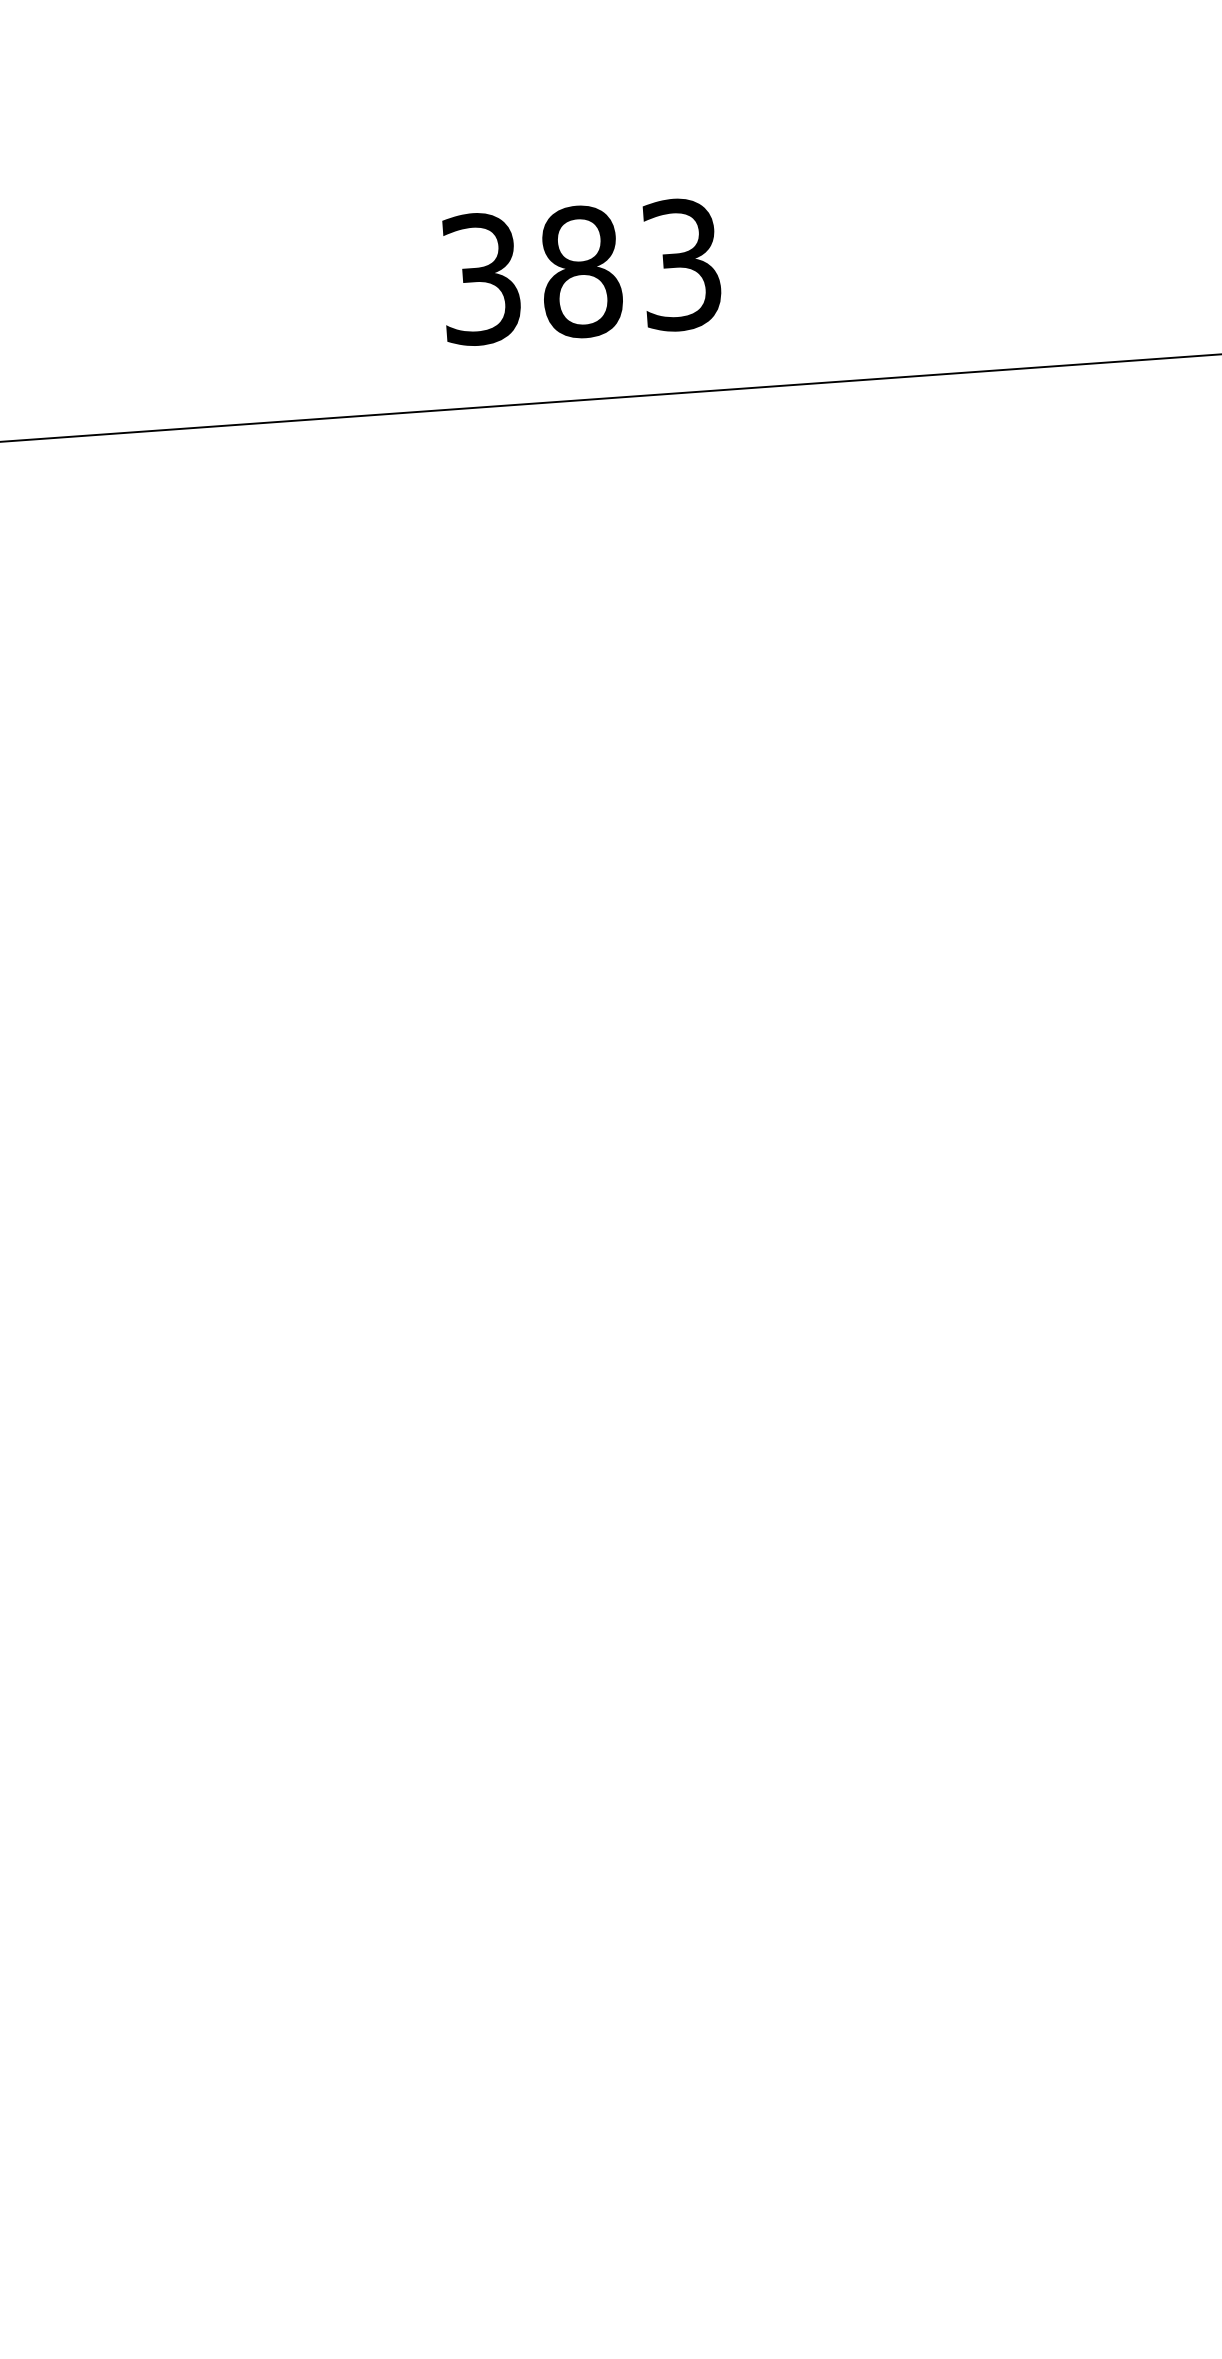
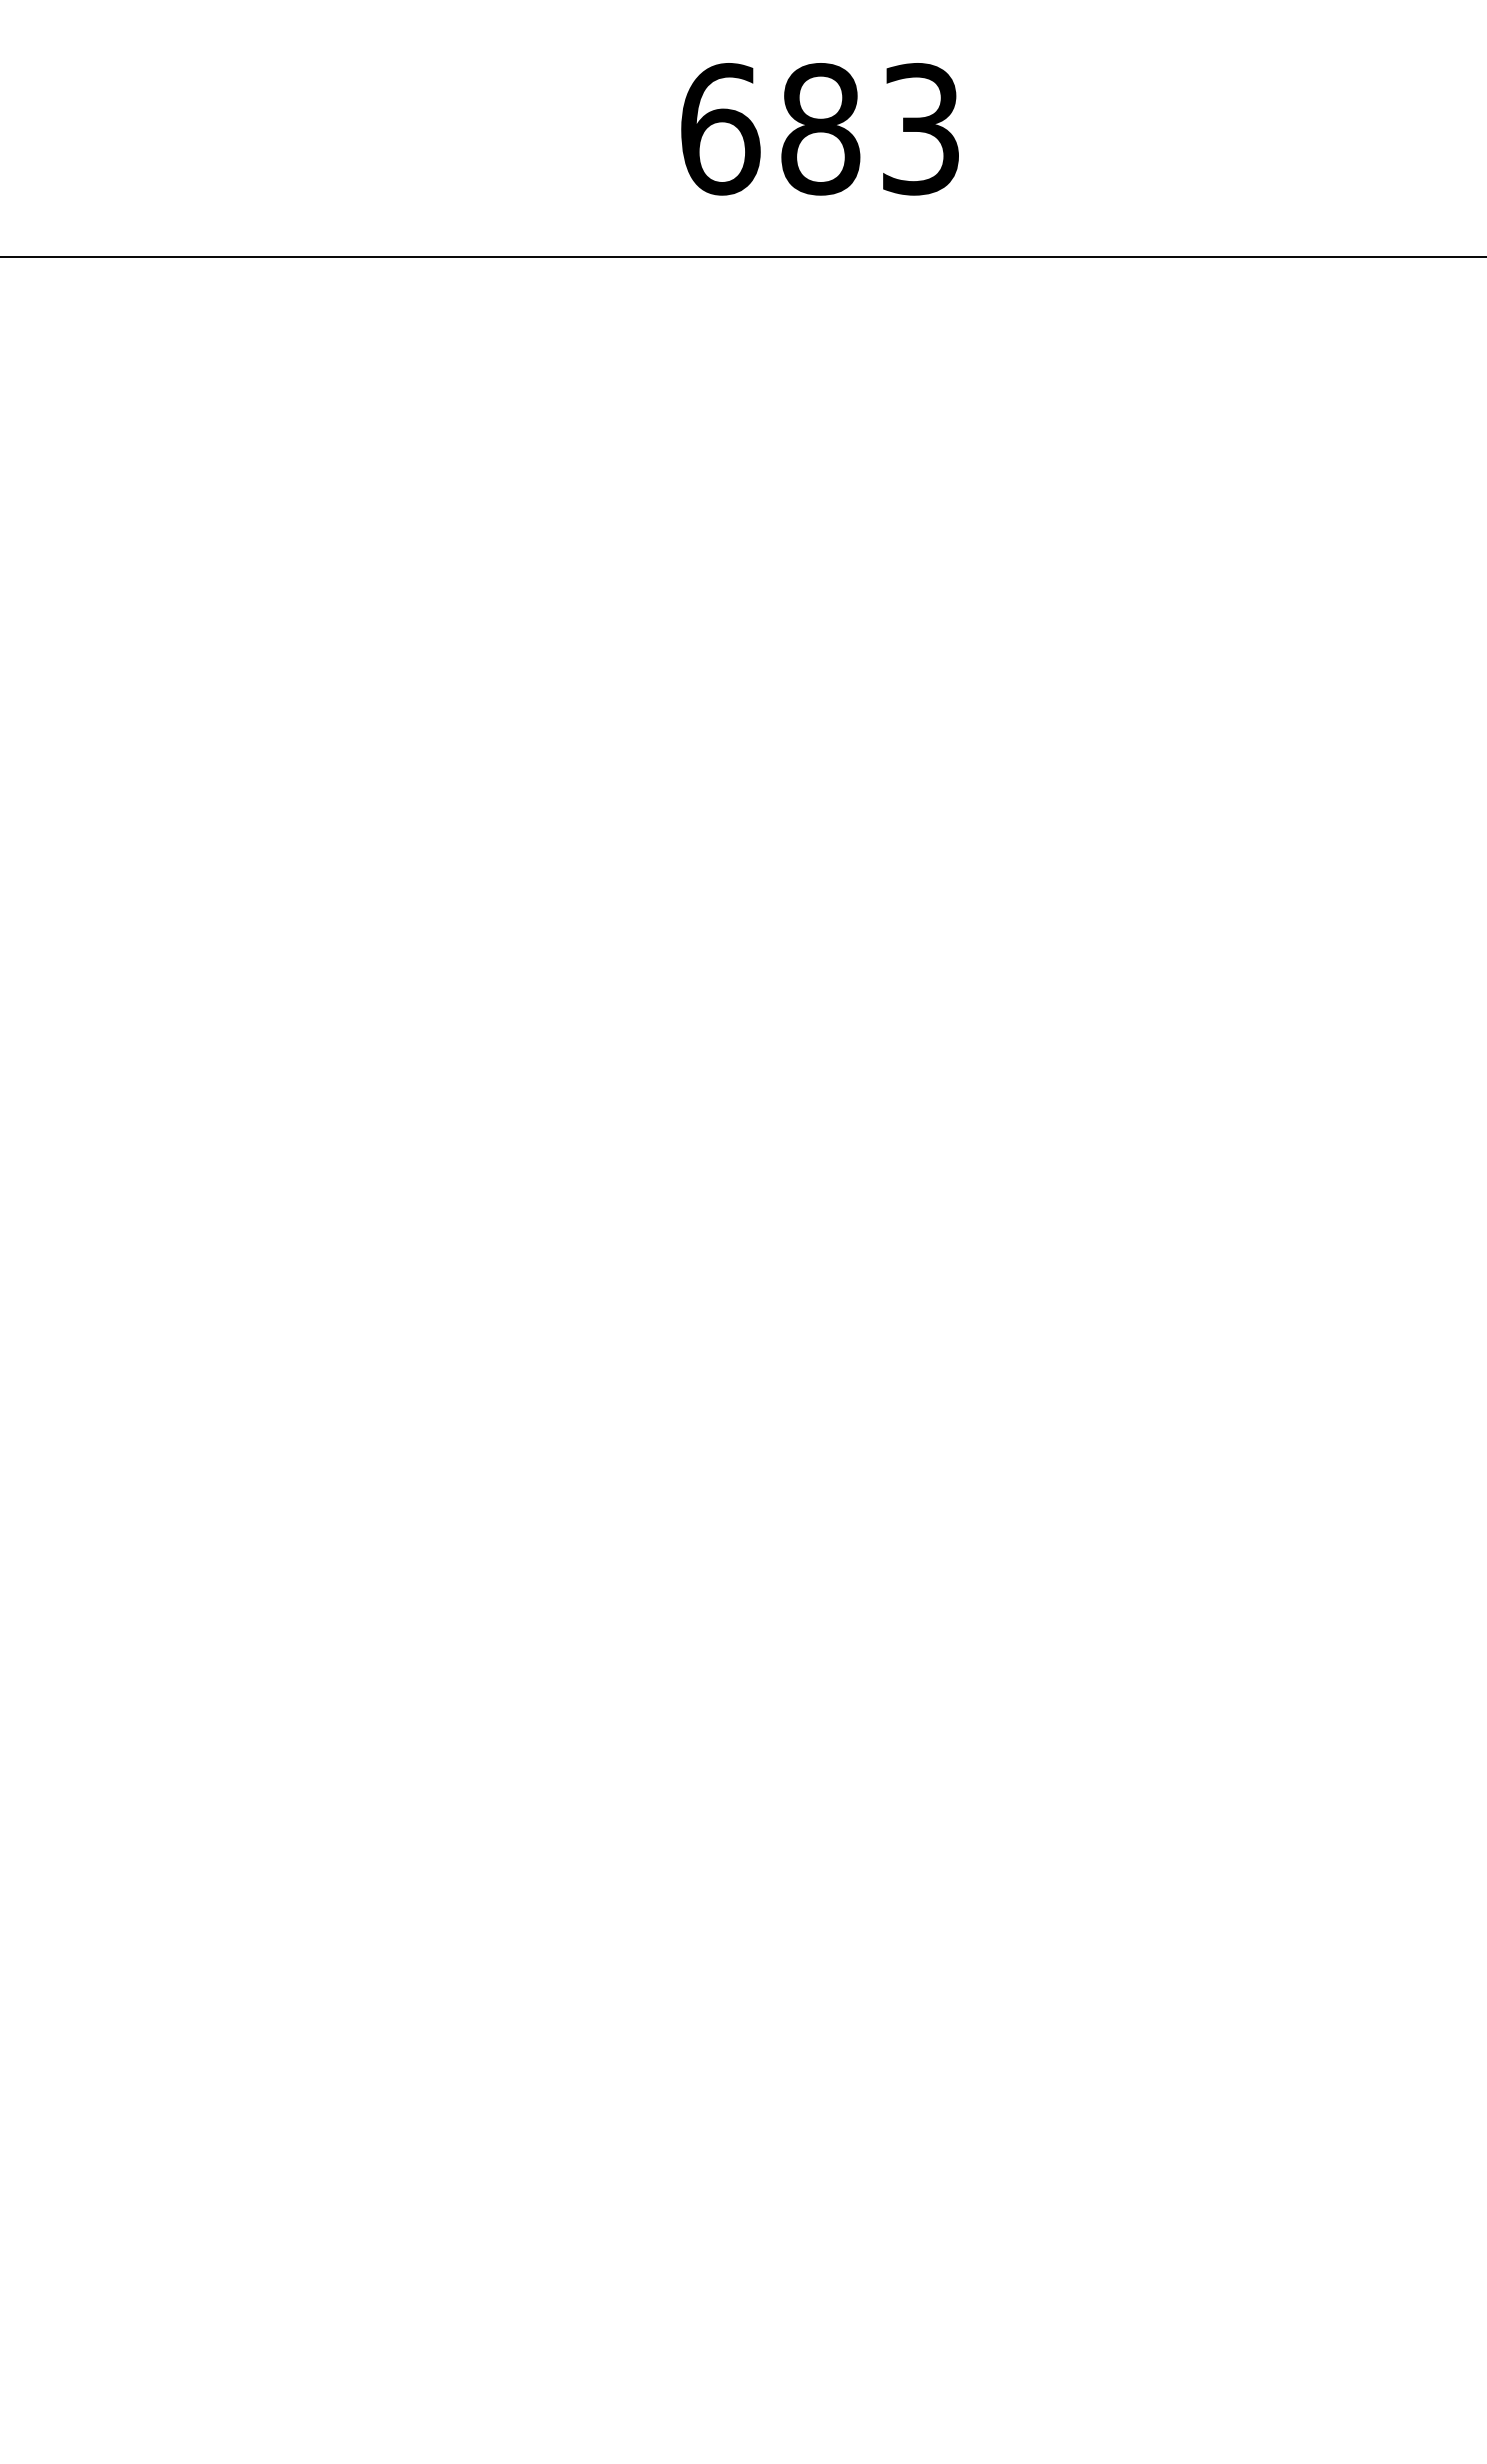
text: (481, 279) -> (720, 129), 383 -> 683

